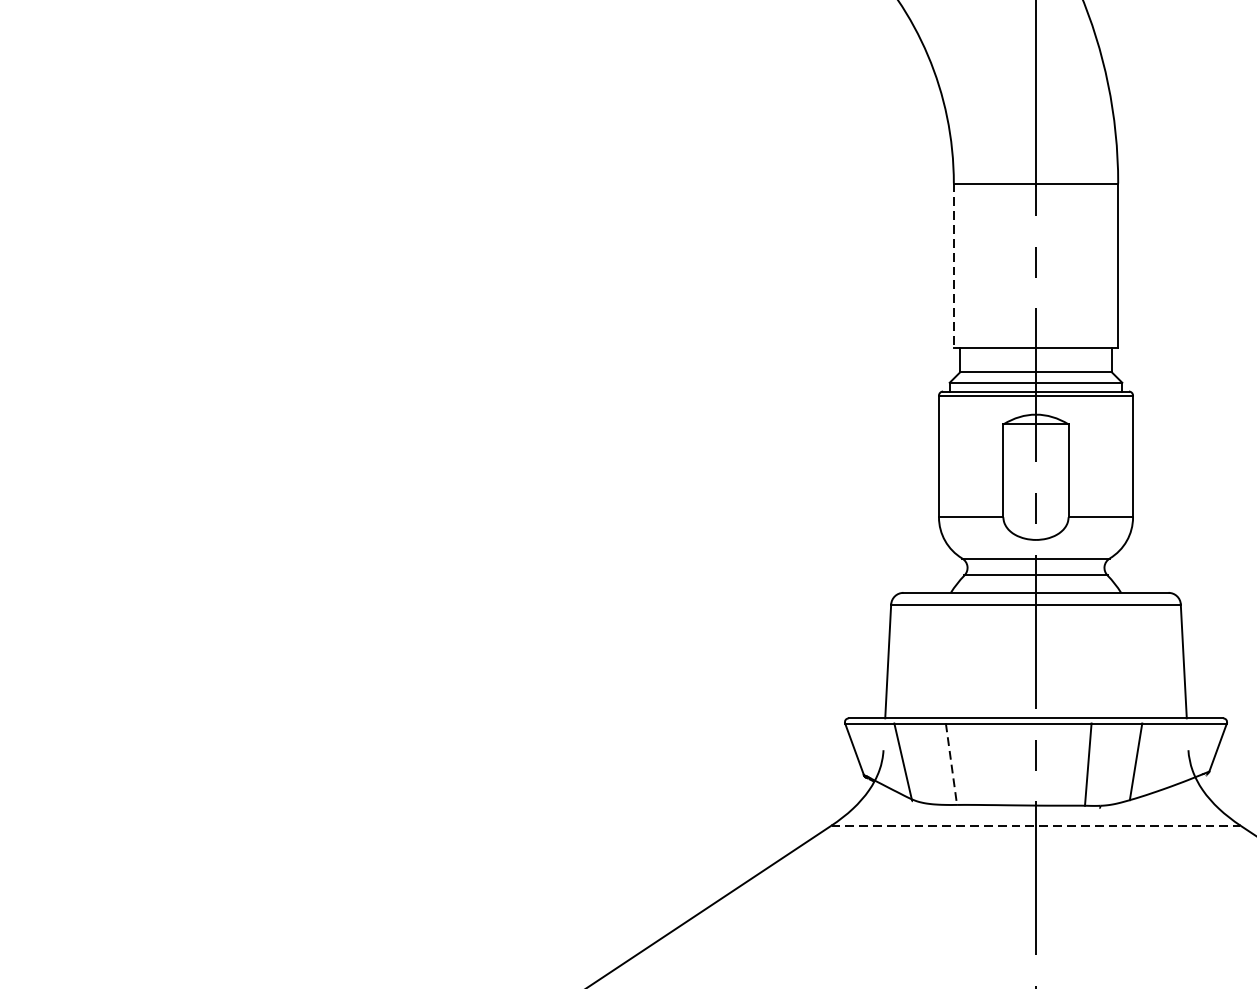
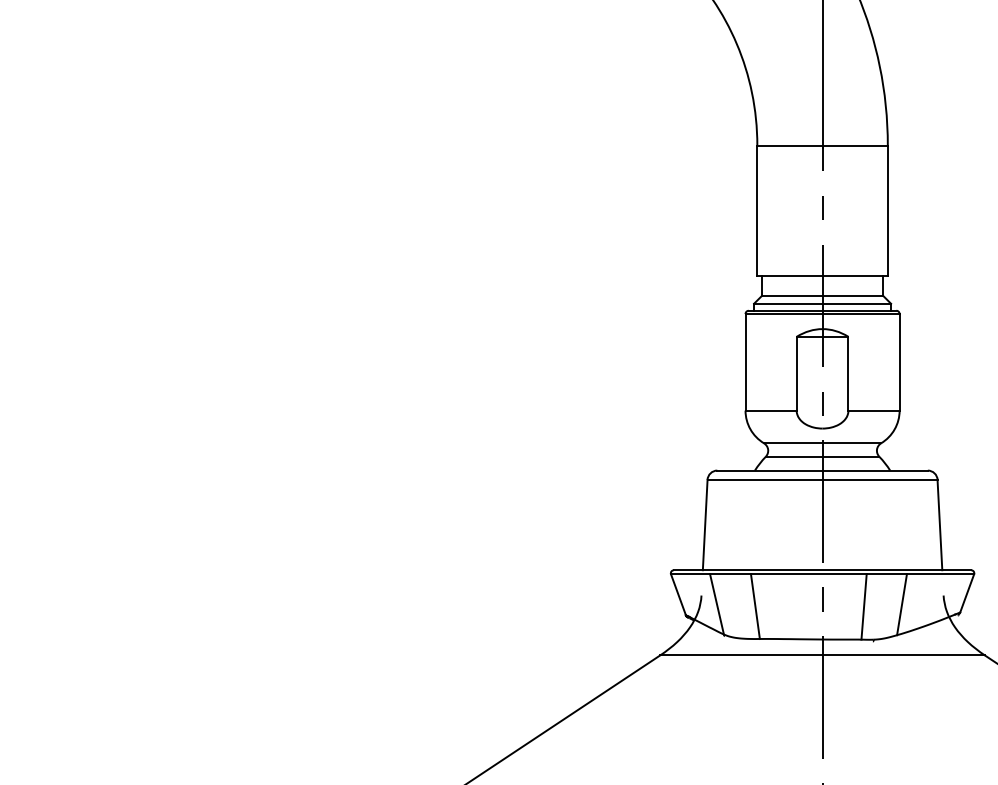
line: (954, 266) -> (757, 211), dashed -> solid
line: (951, 764) -> (755, 606), dashed -> solid
line: (1037, 825) -> (823, 655), dashed -> solid

